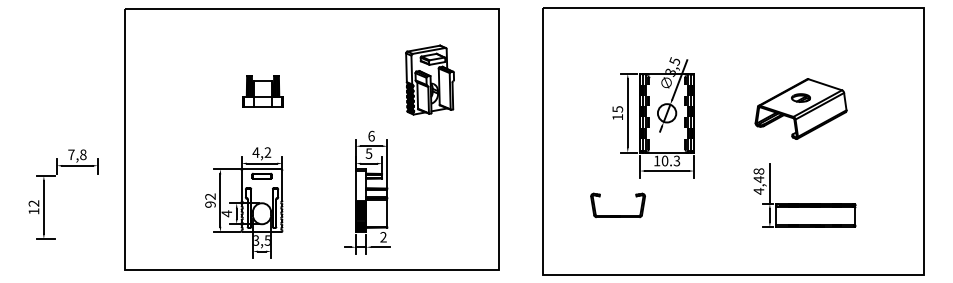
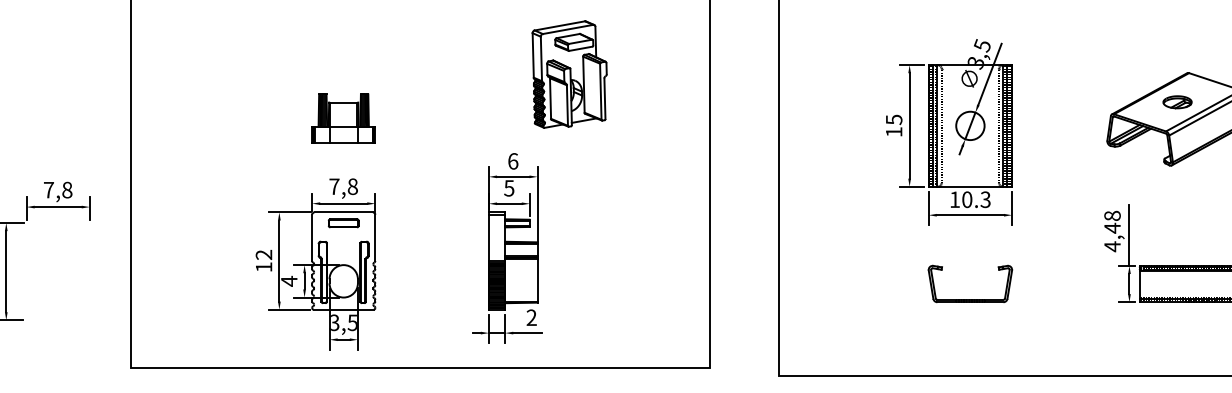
part: (429, 79) -> (568, 73), moved
part: (262, 91) -> (342, 118), moved
text: (261, 152) -> (342, 186), 4,2 -> 7,8
text: (210, 204) -> (264, 267), 92 -> 12
part: (617, 215) -> (969, 299), moved

